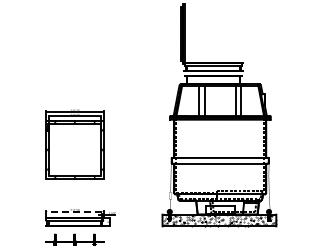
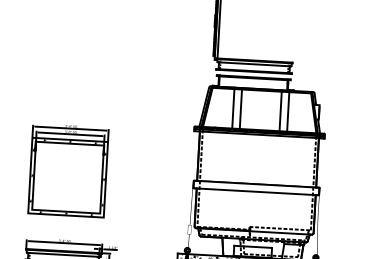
part: (74, 144) -> (68, 170), moved
line: (74, 211) -> (64, 243), dashed -> solid

